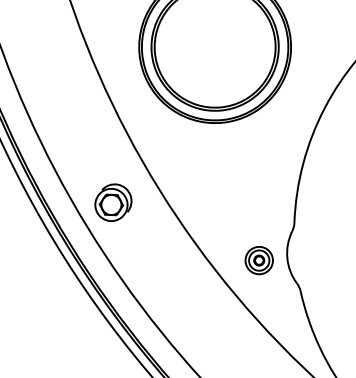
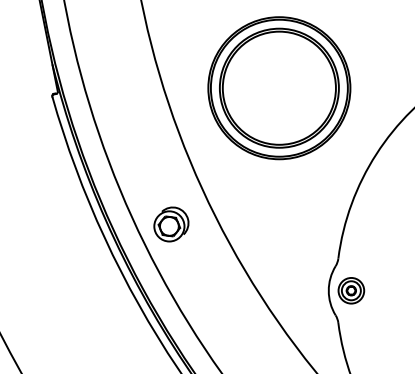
part: (259, 260) -> (351, 290), moved

